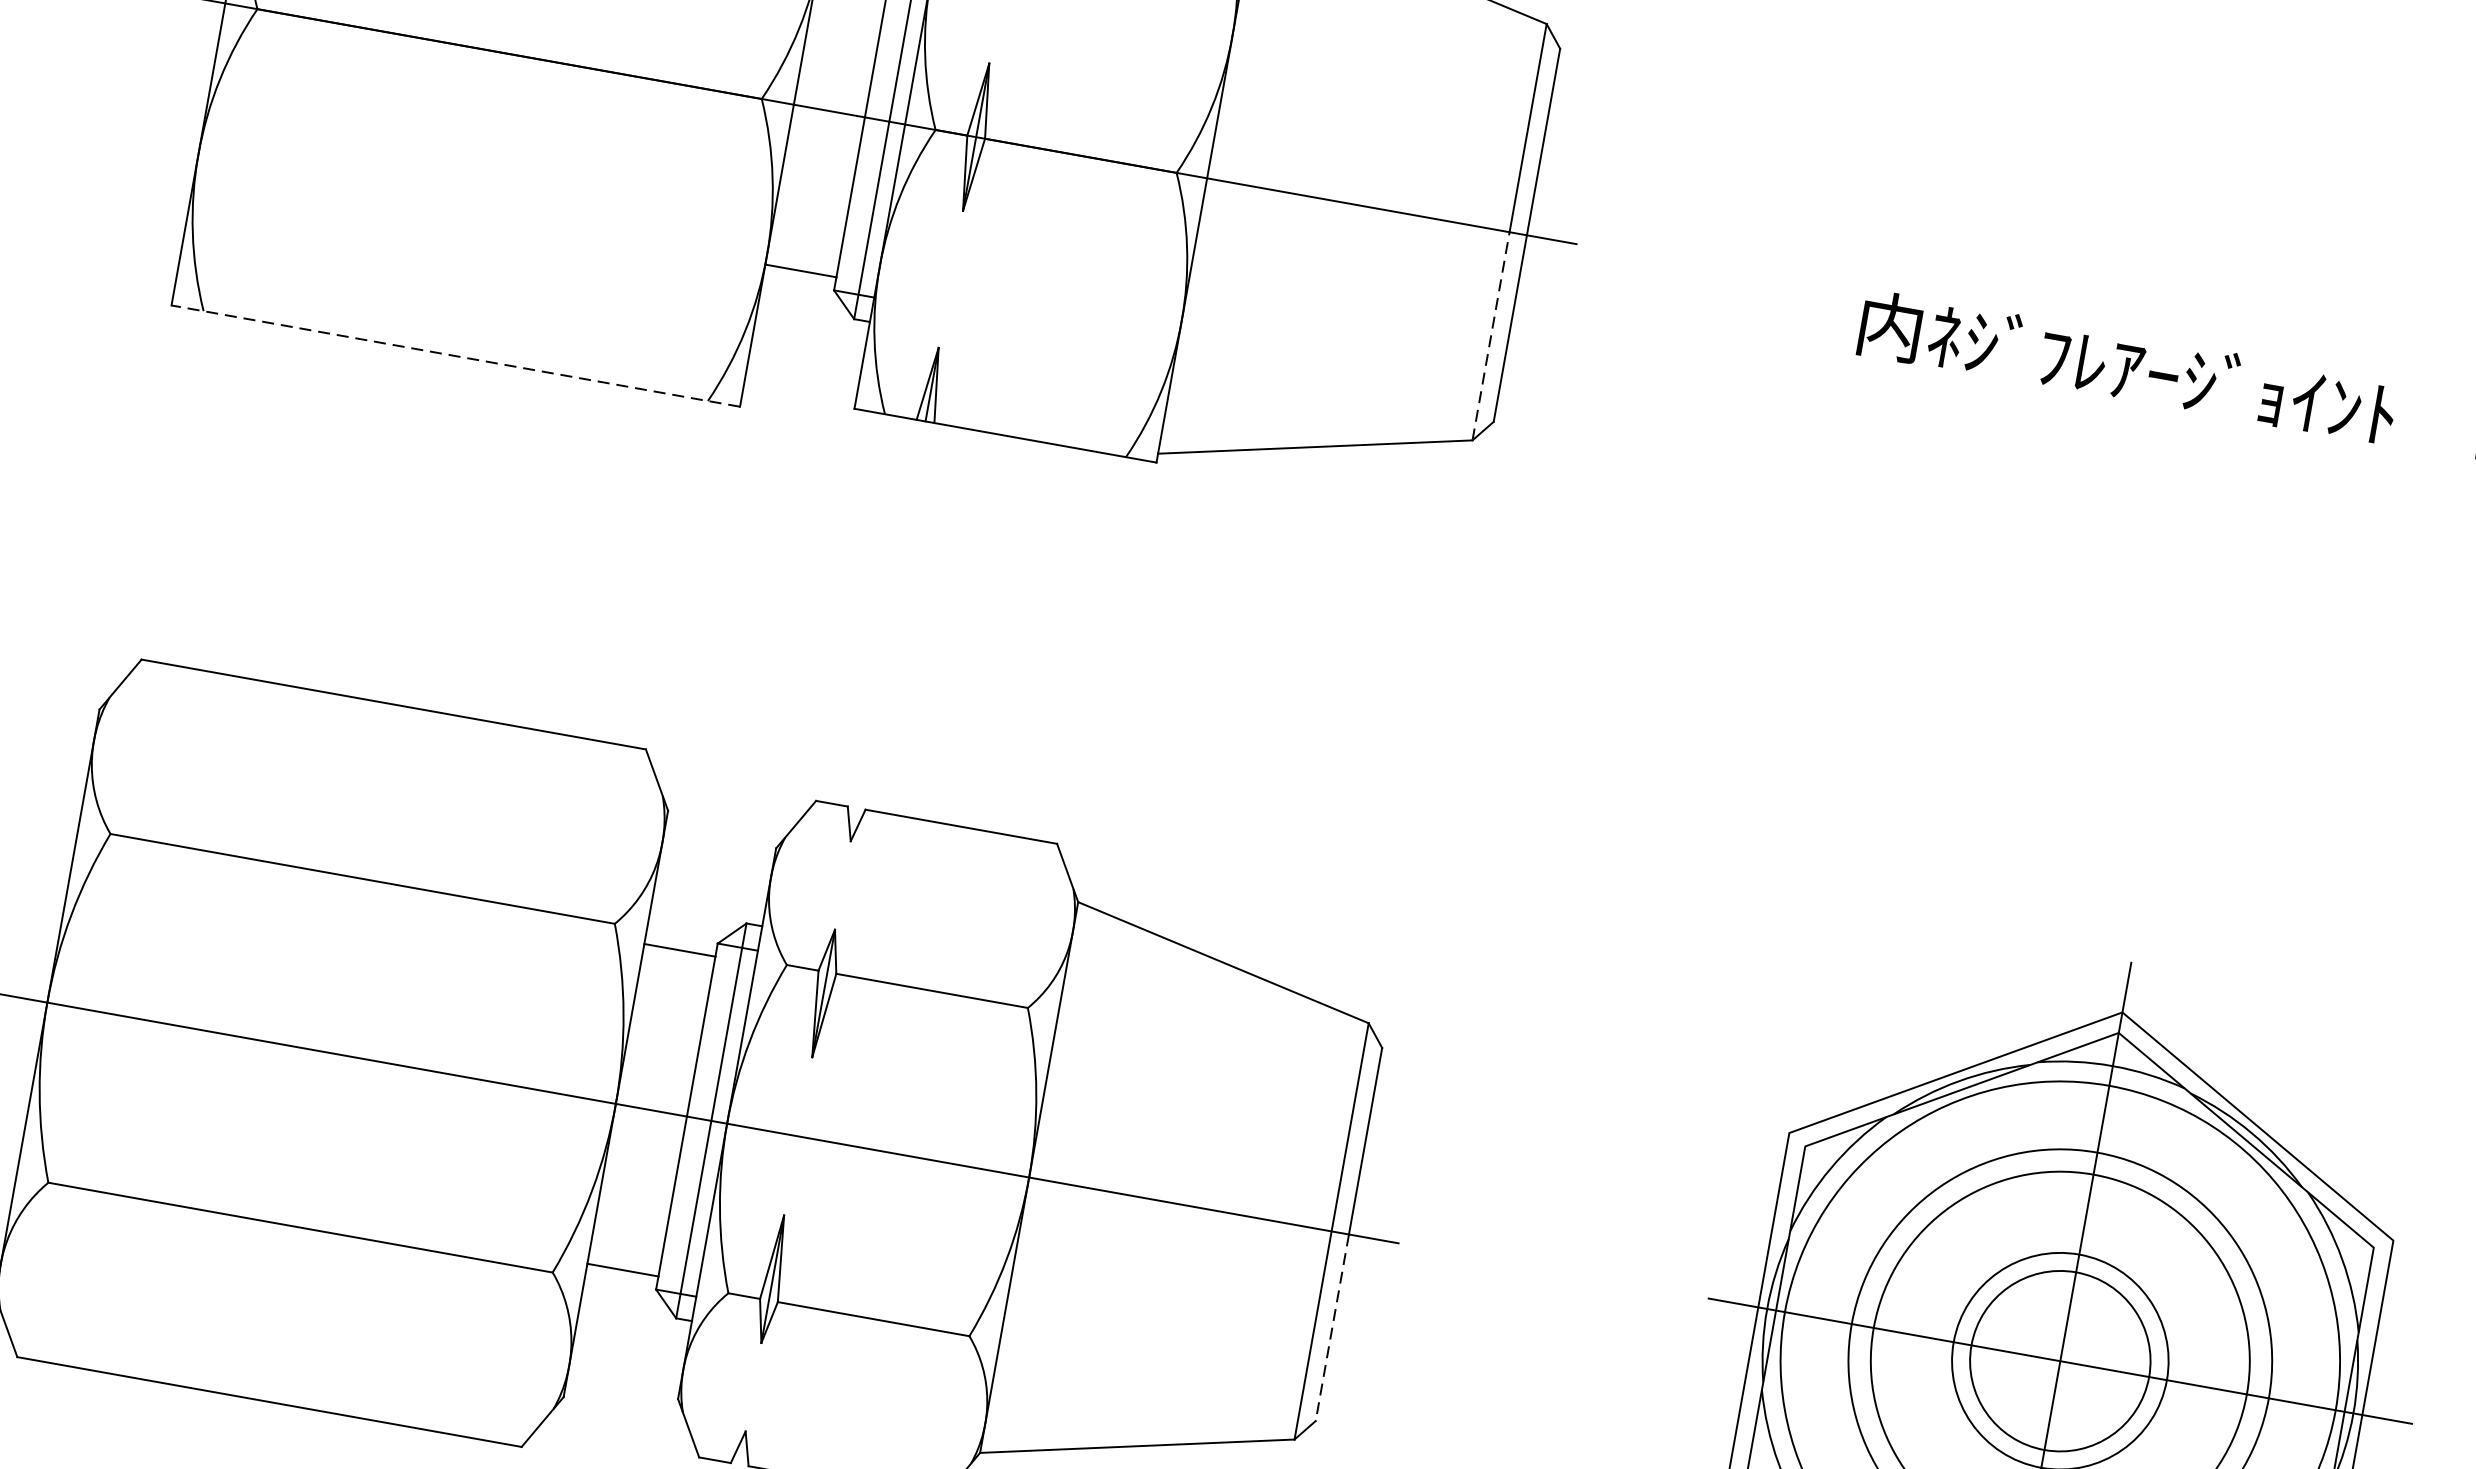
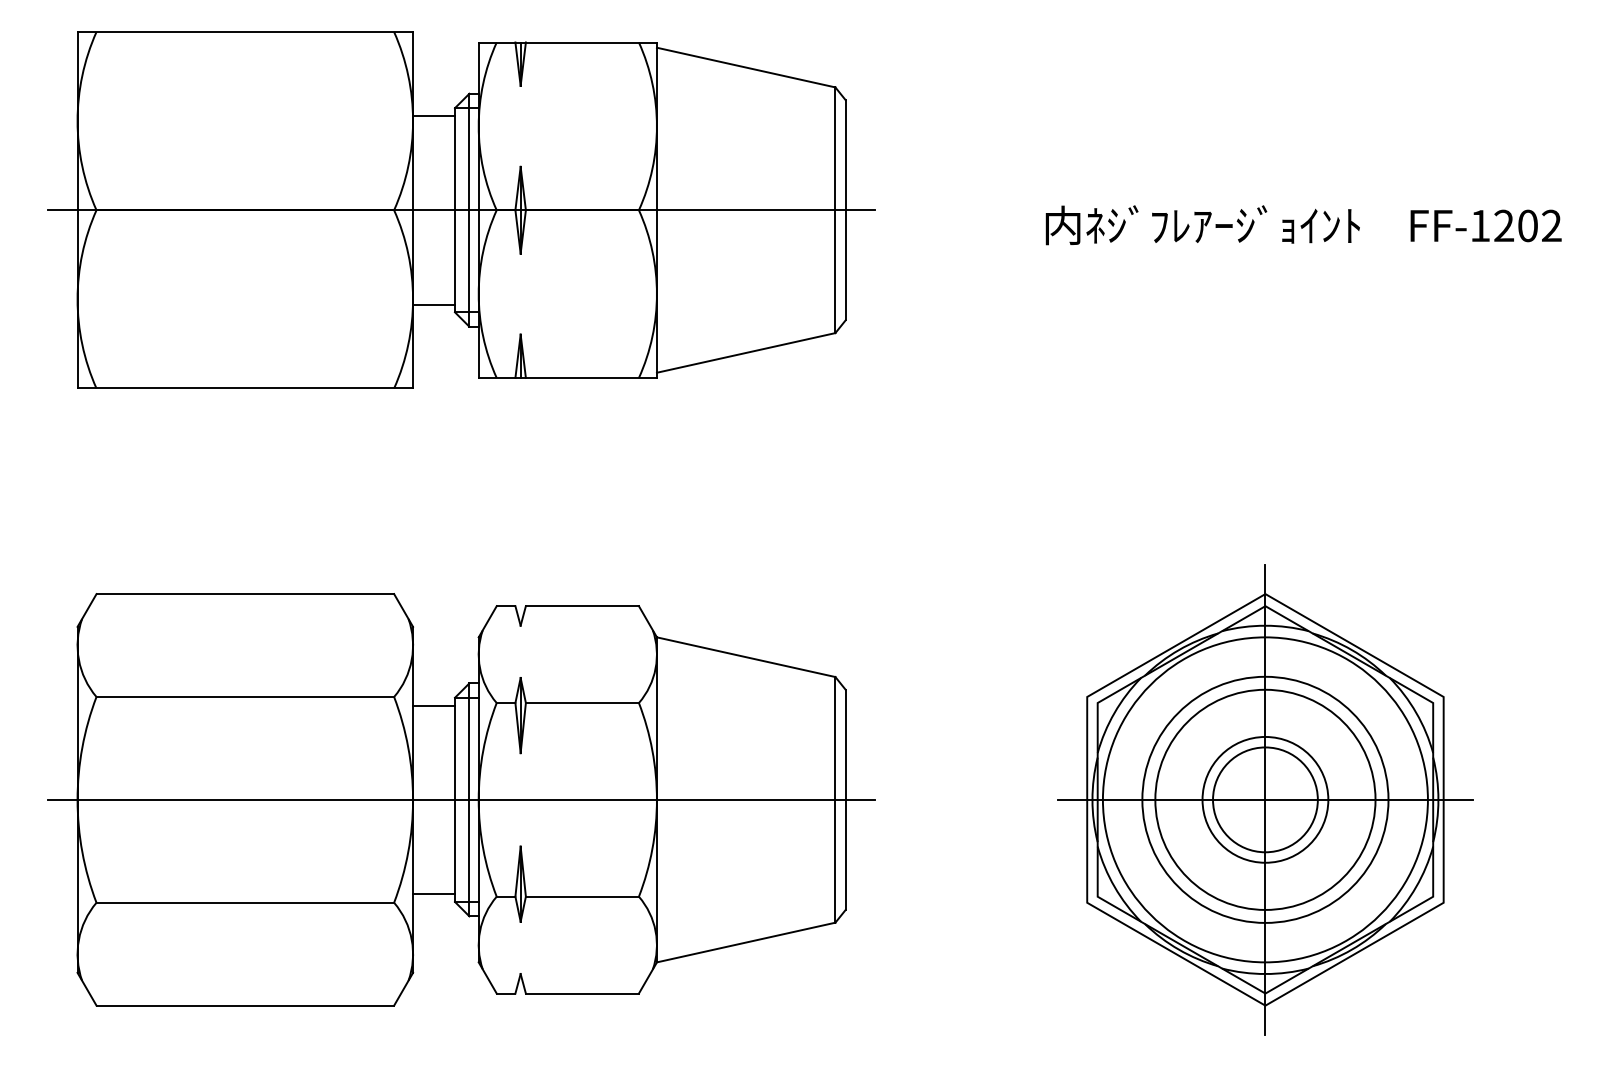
line: (1491, 336) -> (835, 271), dashed -> solid
line: (456, 356) -> (245, 388), dashed -> solid
line: (1331, 1328) -> (845, 855), dashed -> solid

